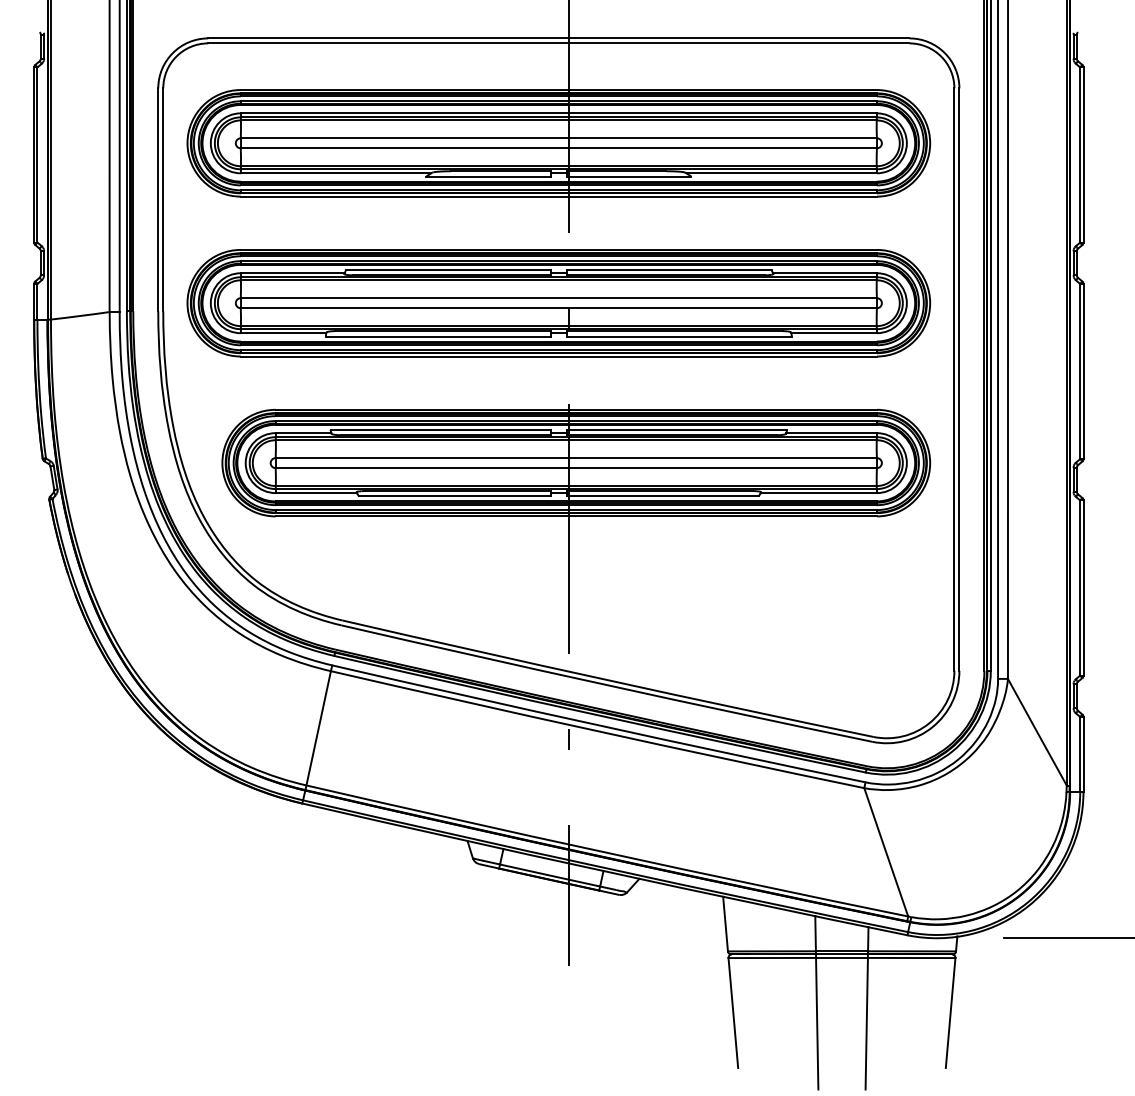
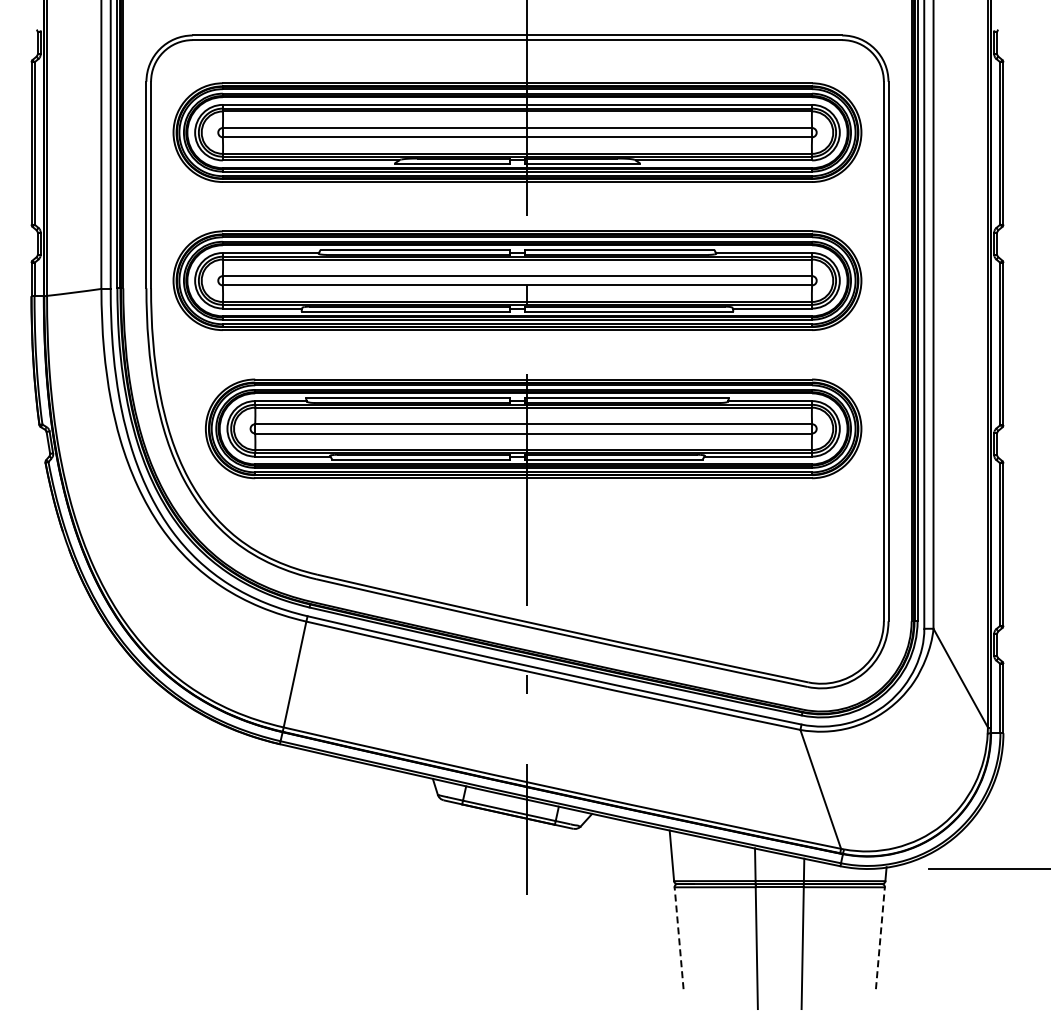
line: (733, 1012) -> (679, 937), solid -> dashed
line: (950, 1012) -> (880, 937), solid -> dashed

